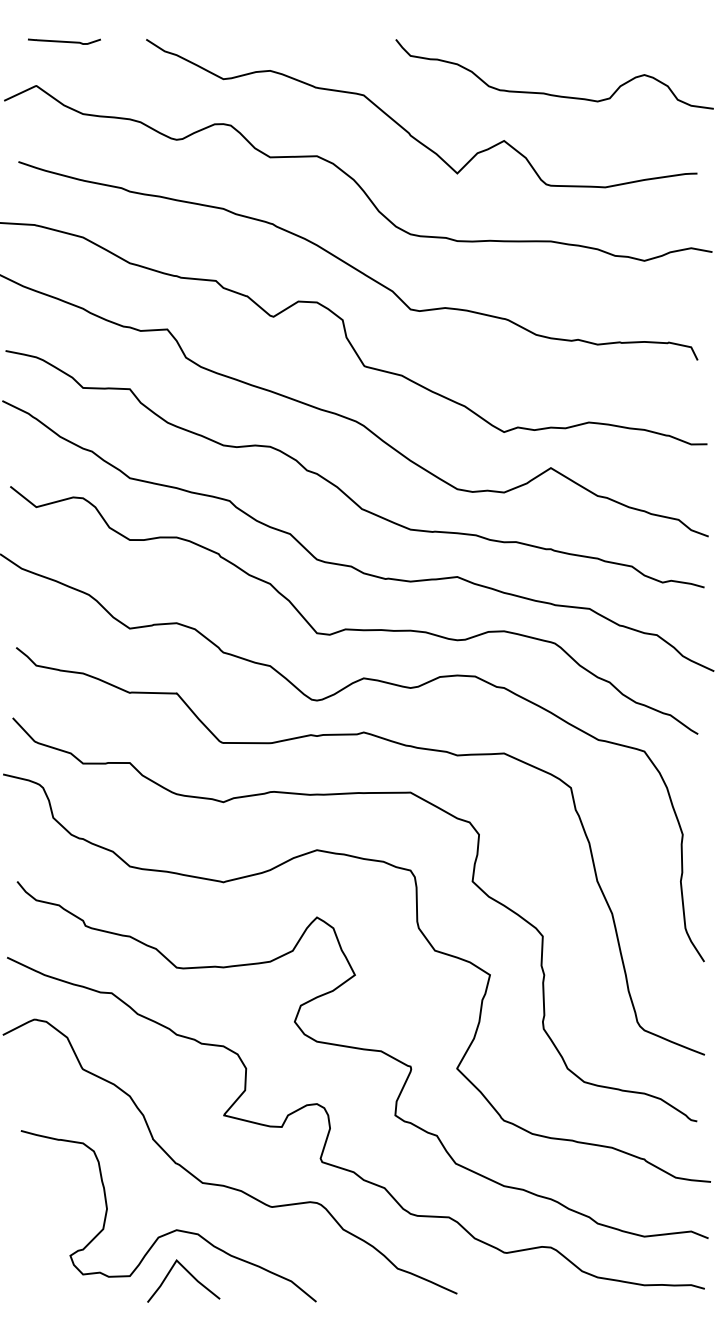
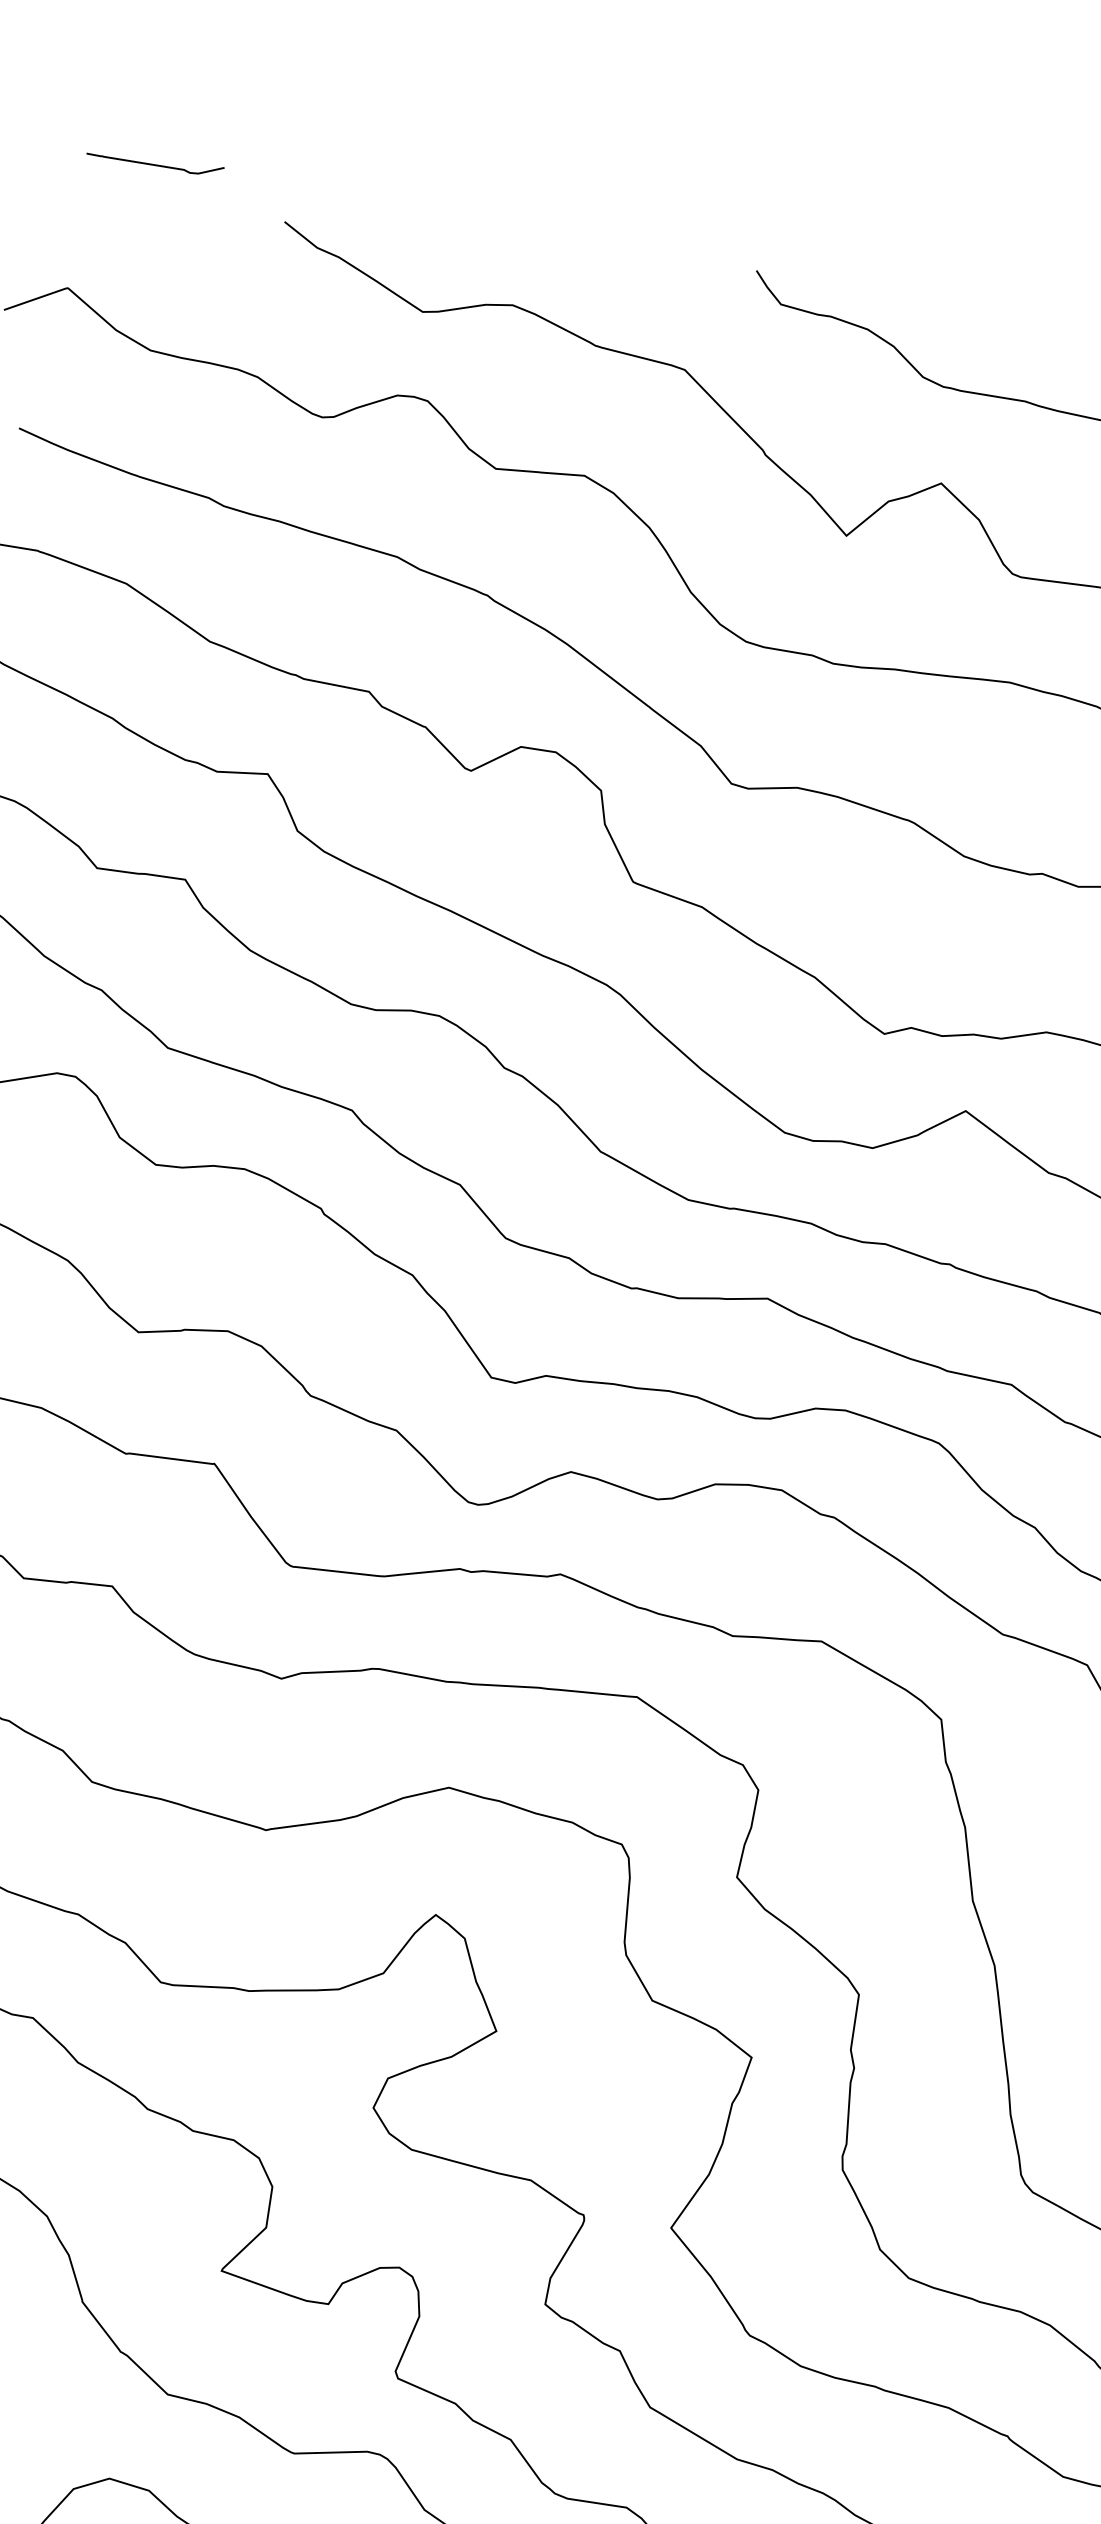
curve: (64, 41) -> (155, 164), moved

